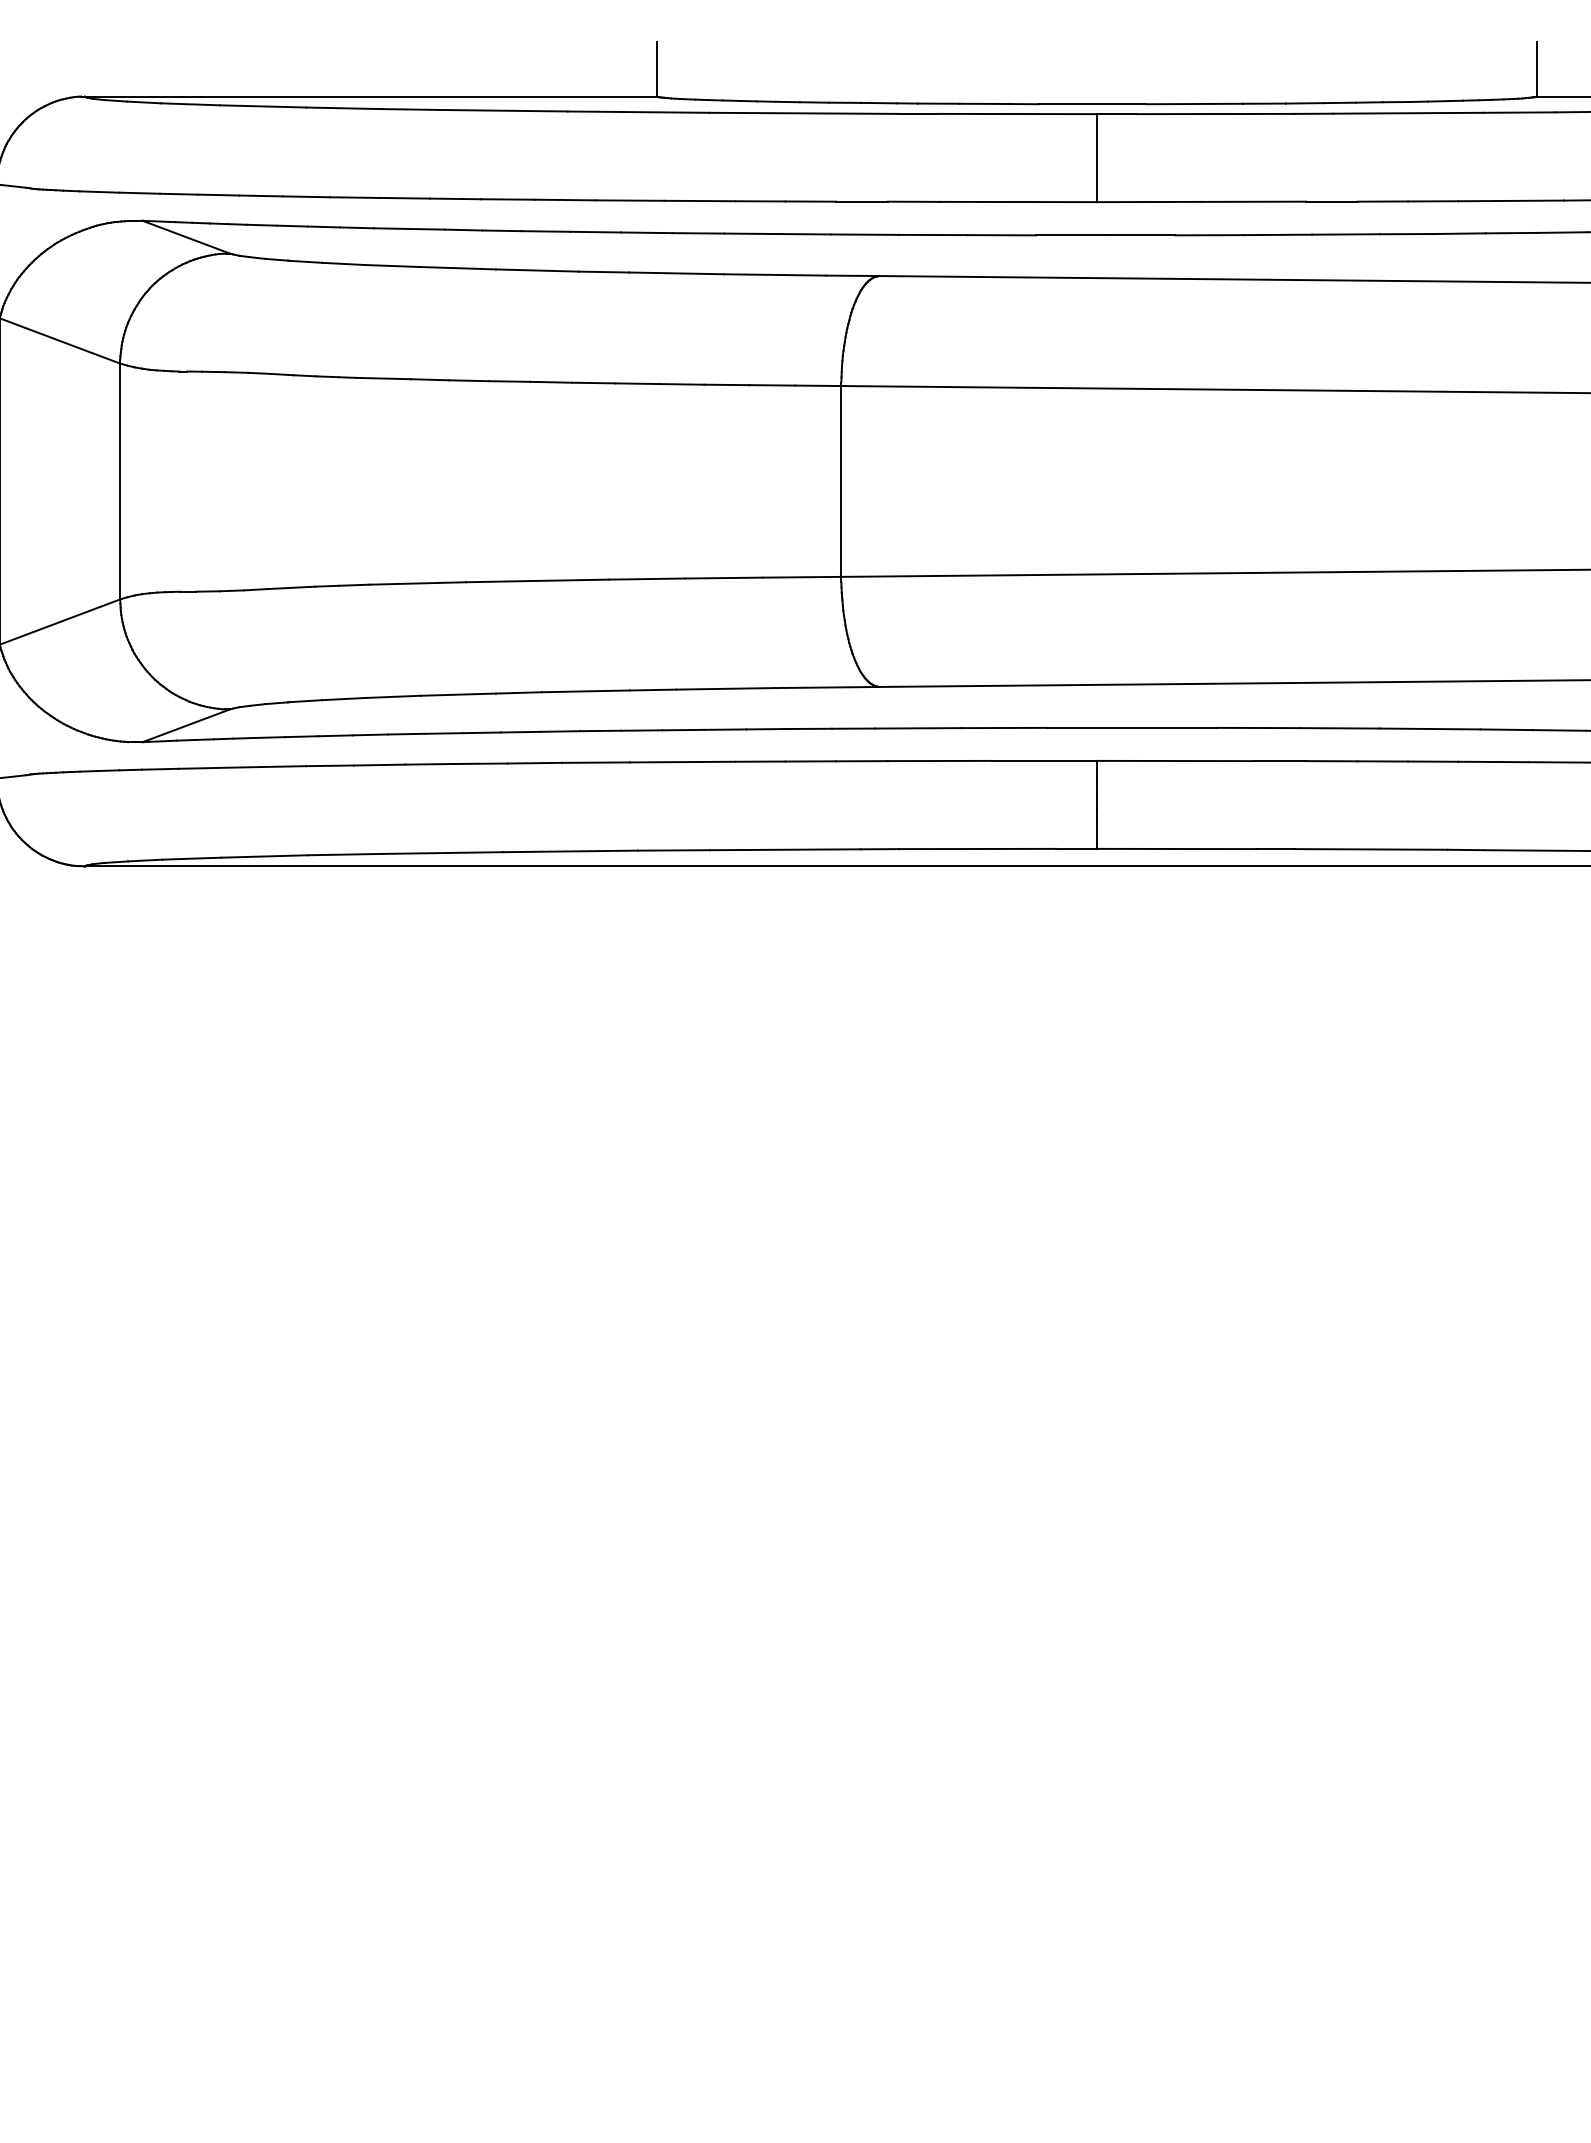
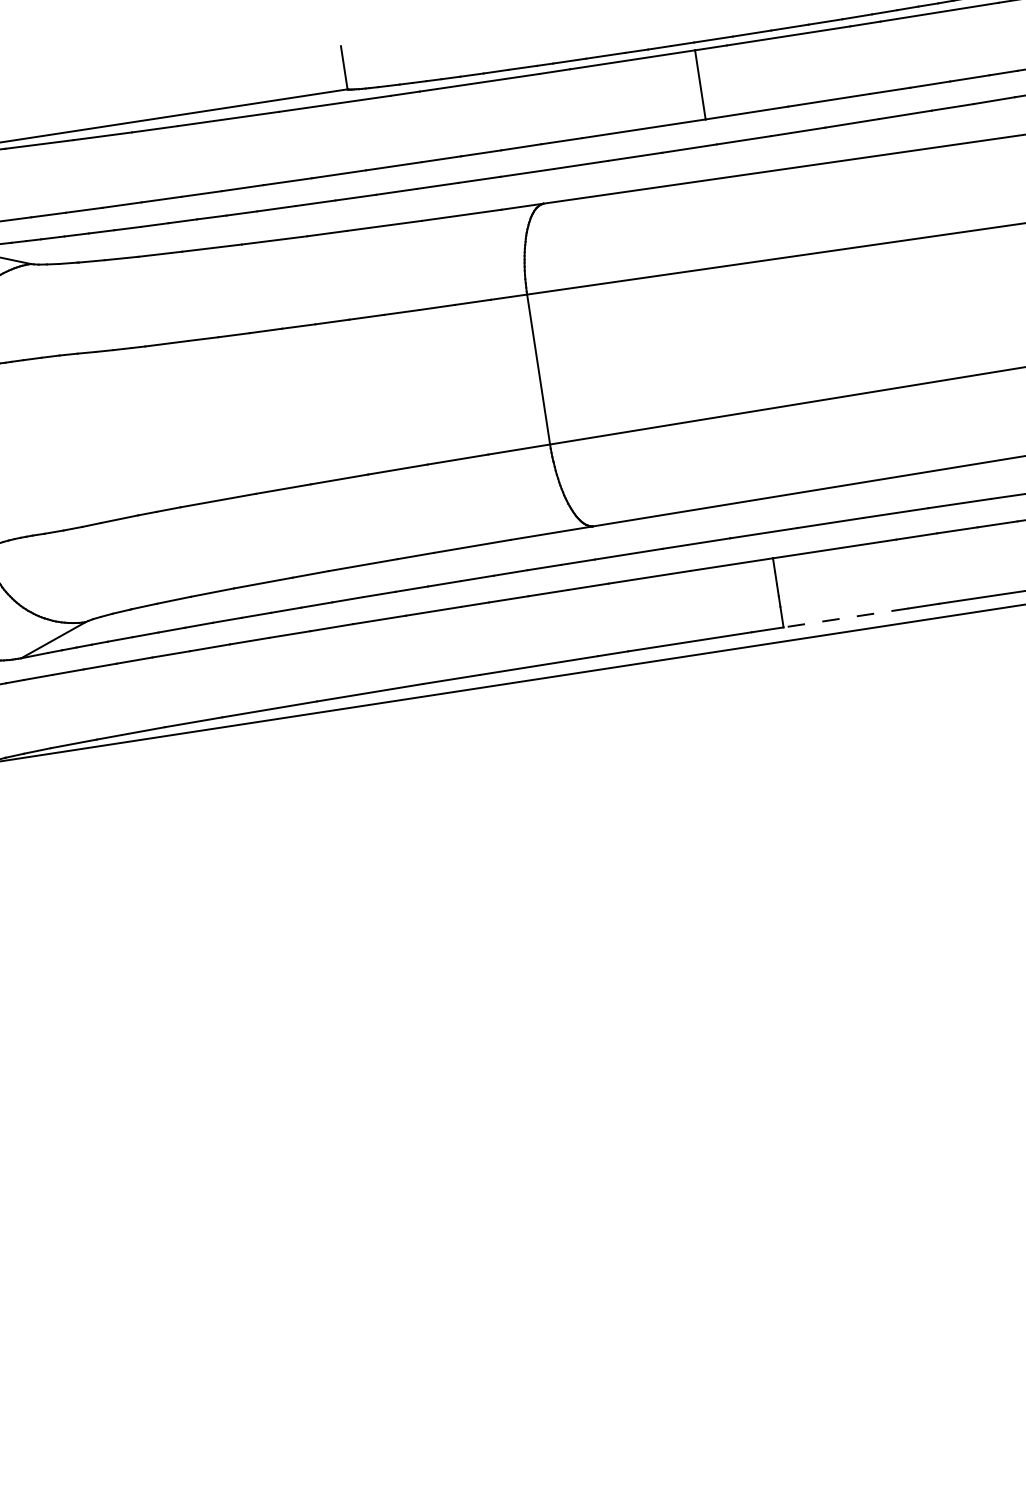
line: (1176, 848) -> (846, 617), solid -> dashed

